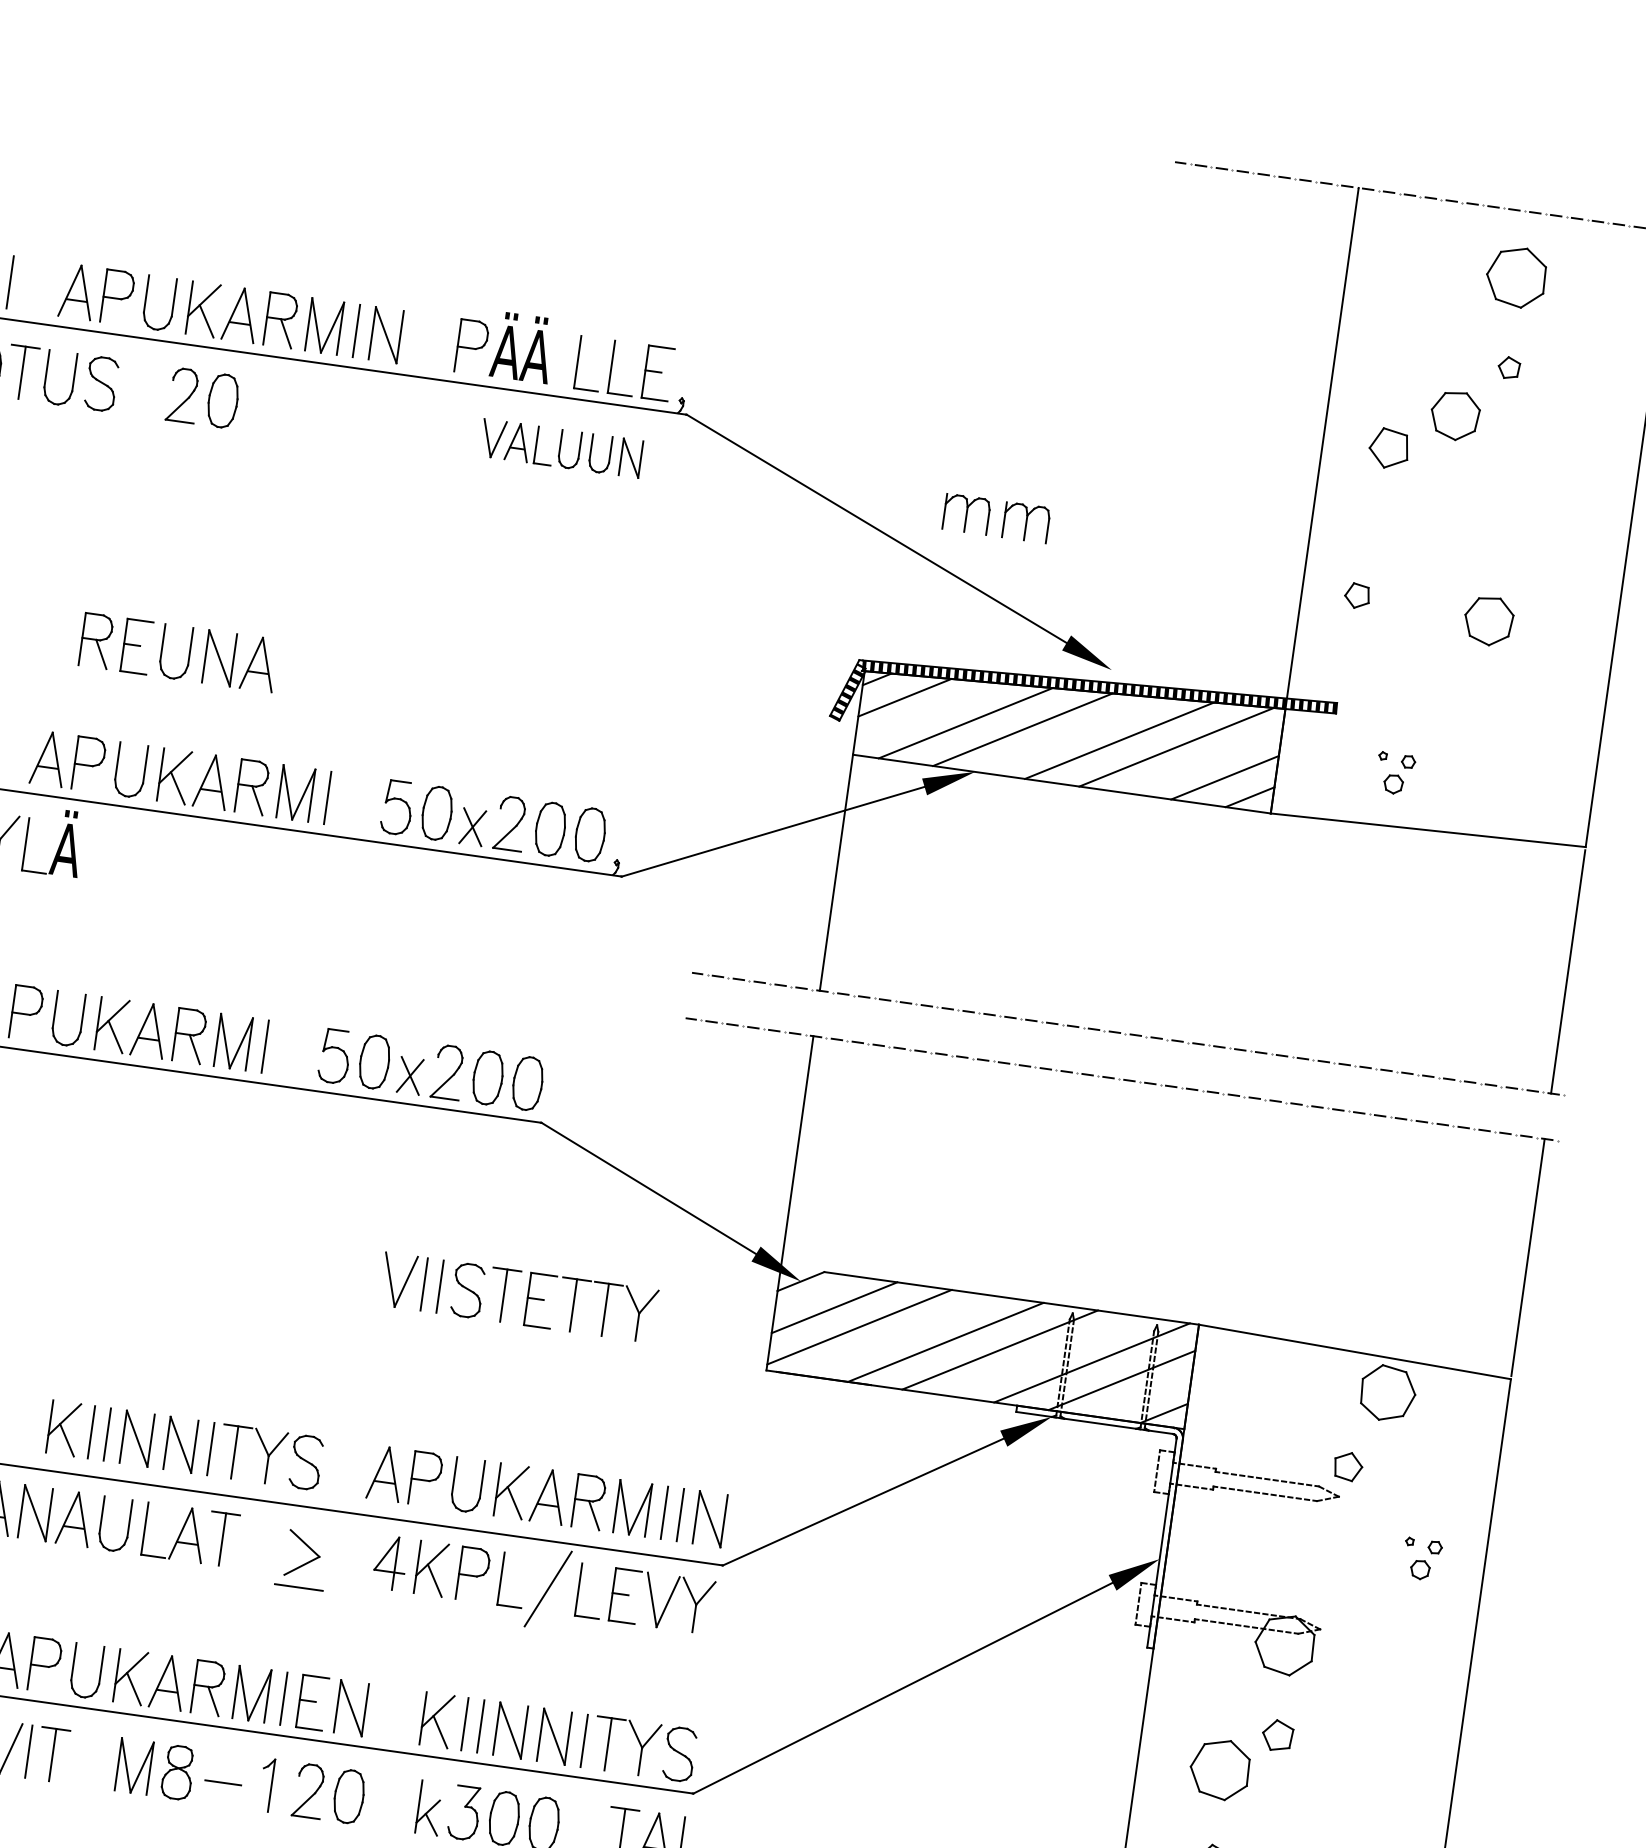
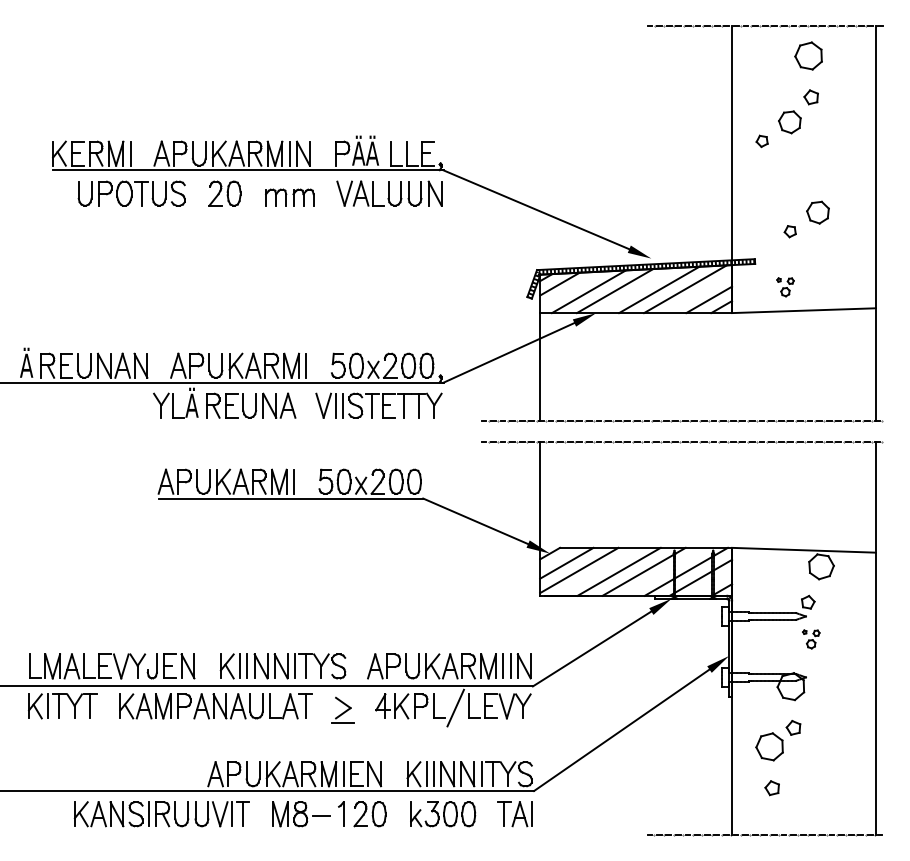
part: (1507, 368) -> (810, 97), size x1.43
part: (561, 448) -> (389, 193), size x1.43
part: (1387, 448) -> (761, 141), size x0.62
part: (995, 518) -> (289, 197), moved
part: (1355, 595) -> (789, 231), moved
part: (179, 652) -> (251, 405), moved
part: (517, 1296) -> (378, 405), moved
part: (1422, 1559) -> (811, 639), moved

